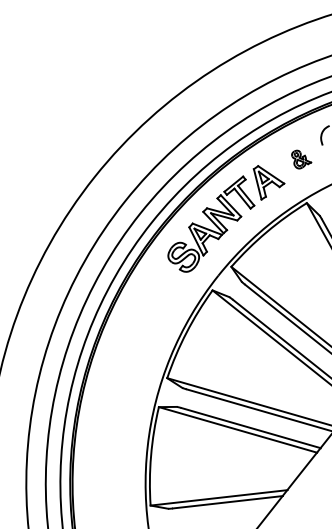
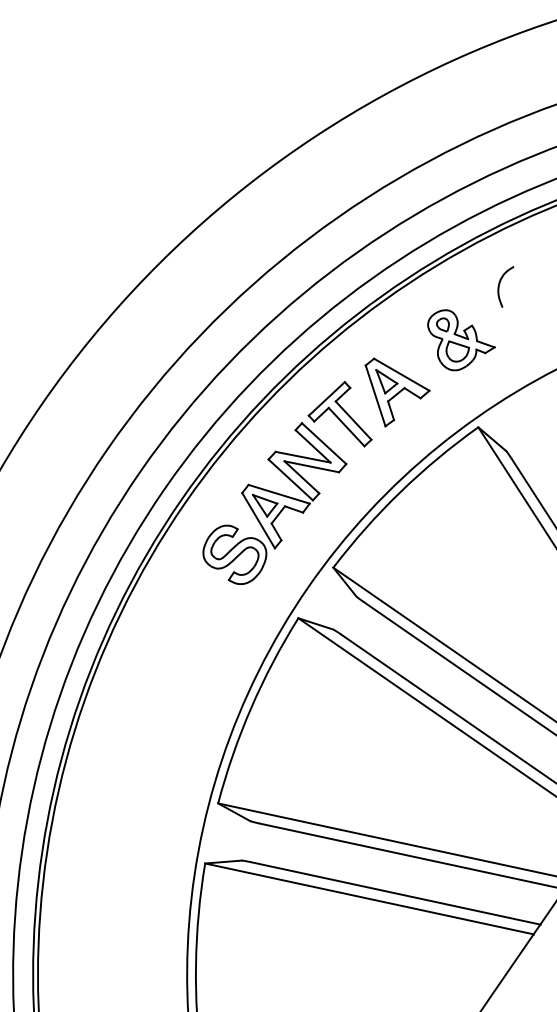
part: (301, 159) -> (461, 339), size x1.67

